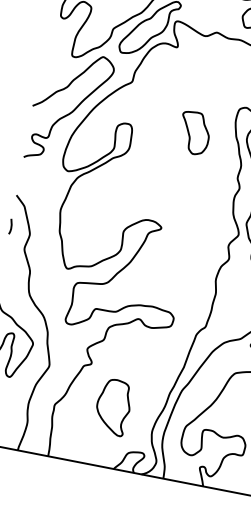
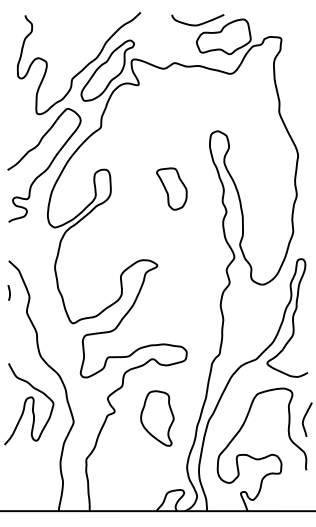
part: (194, 132) -> (171, 188), moved
part: (113, 407) -> (157, 418), moved

